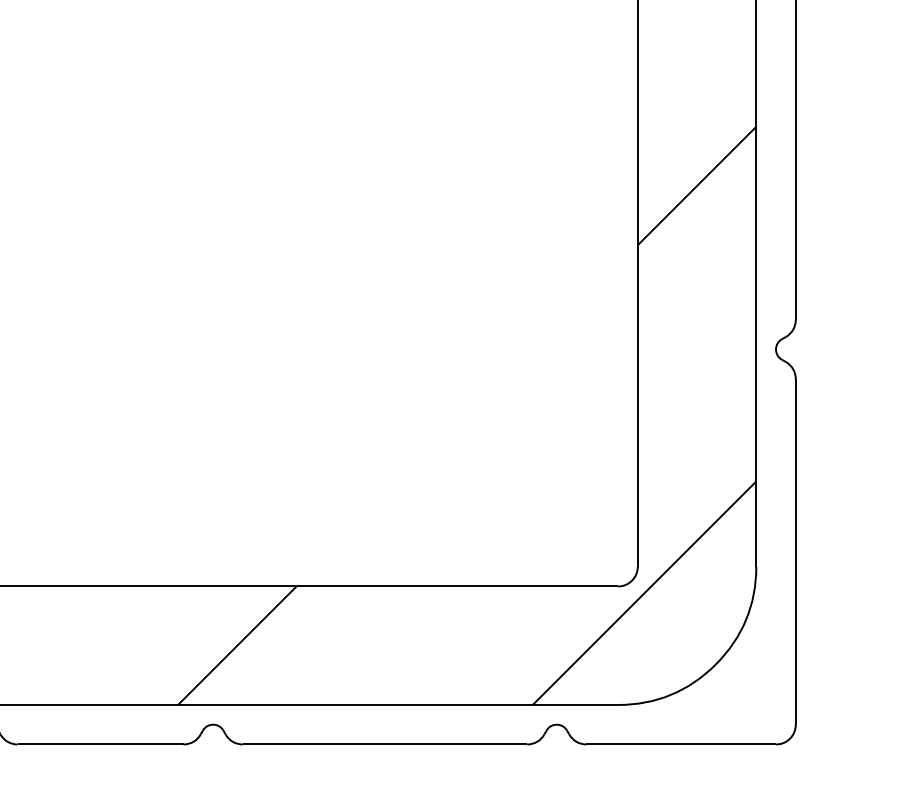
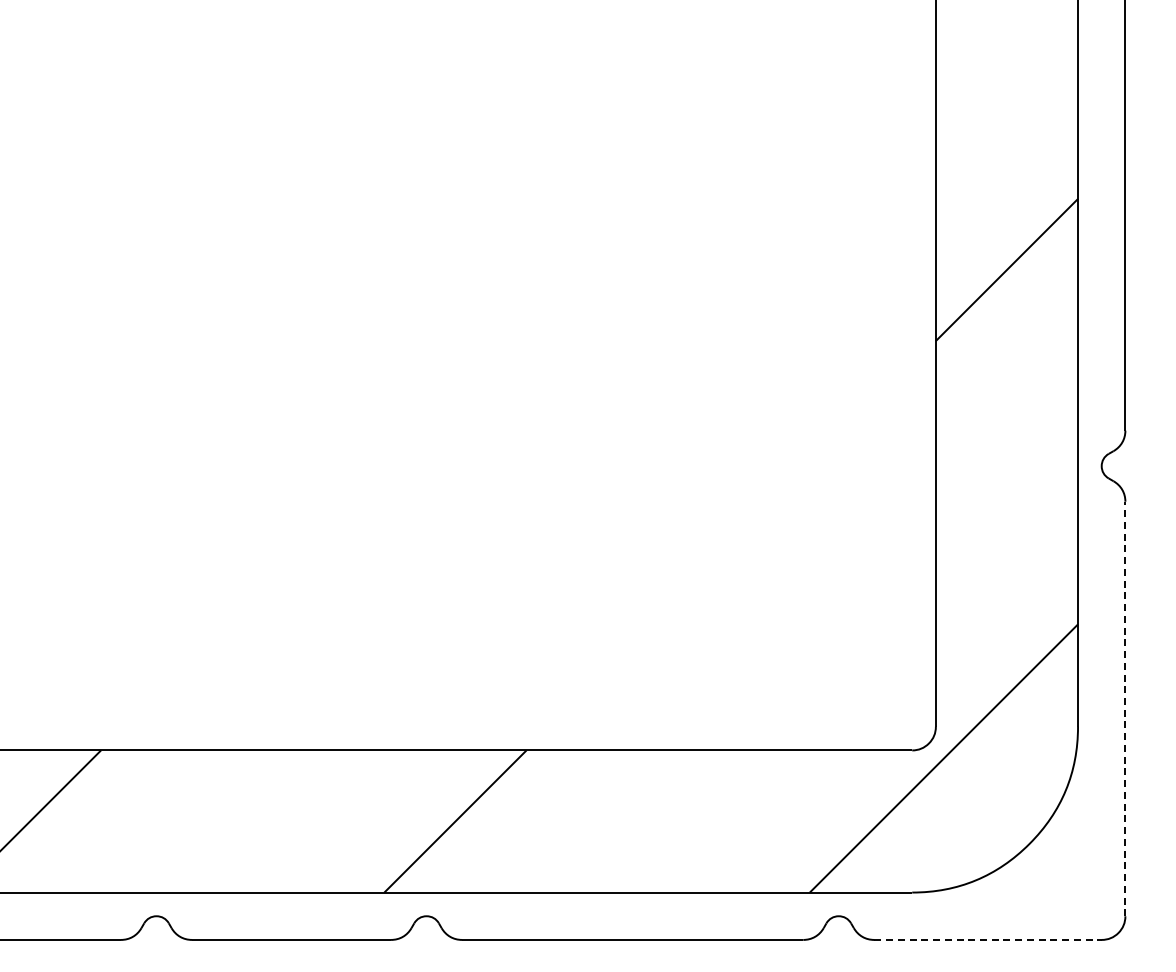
line: (795, 551) -> (1125, 708), solid -> dashed
line: (681, 744) -> (988, 939), solid -> dashed

